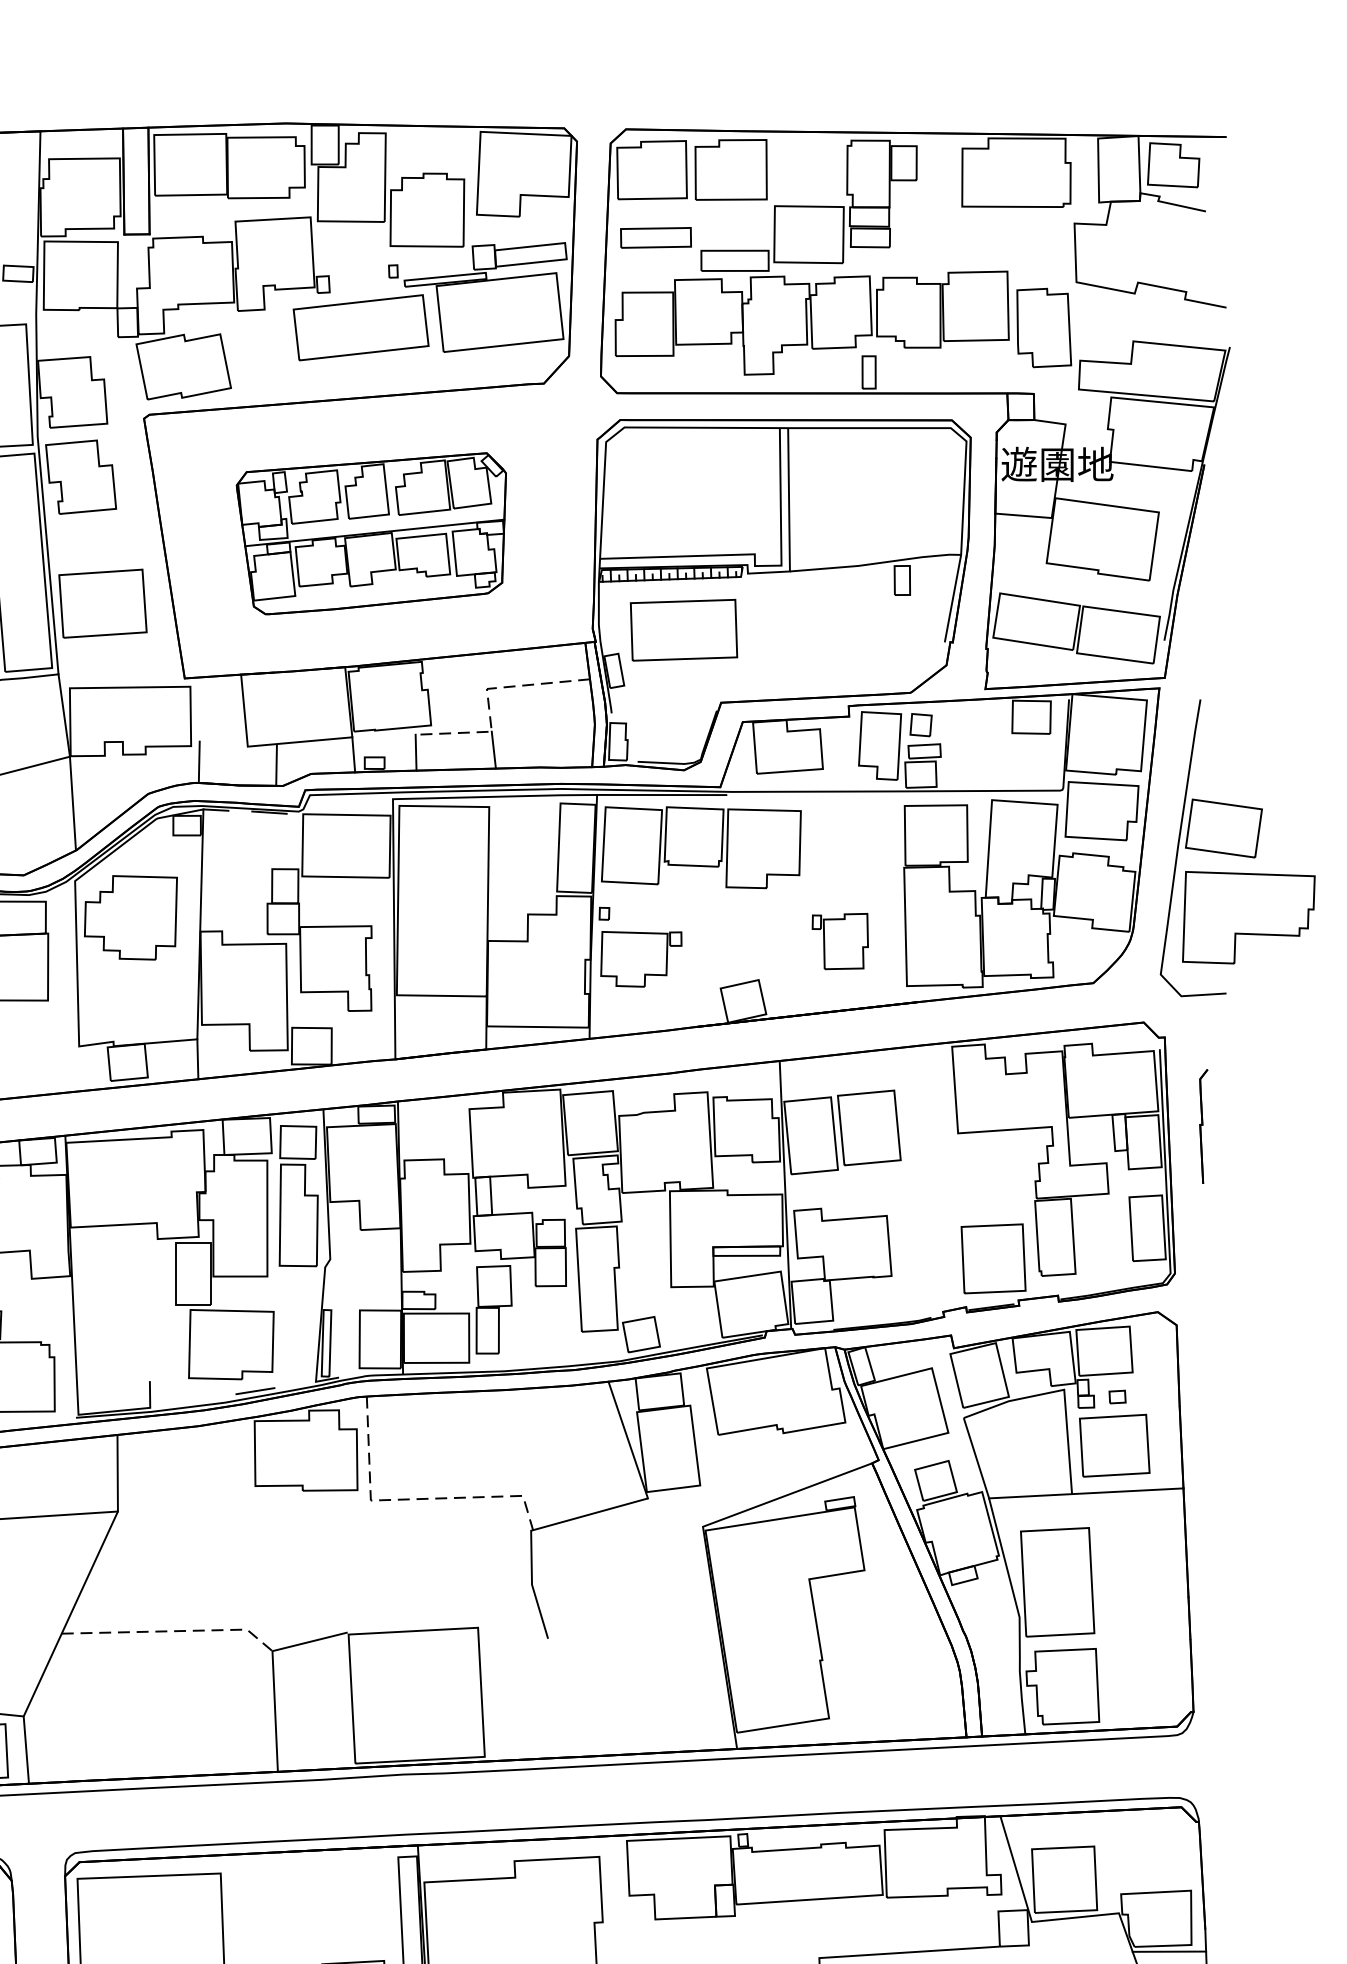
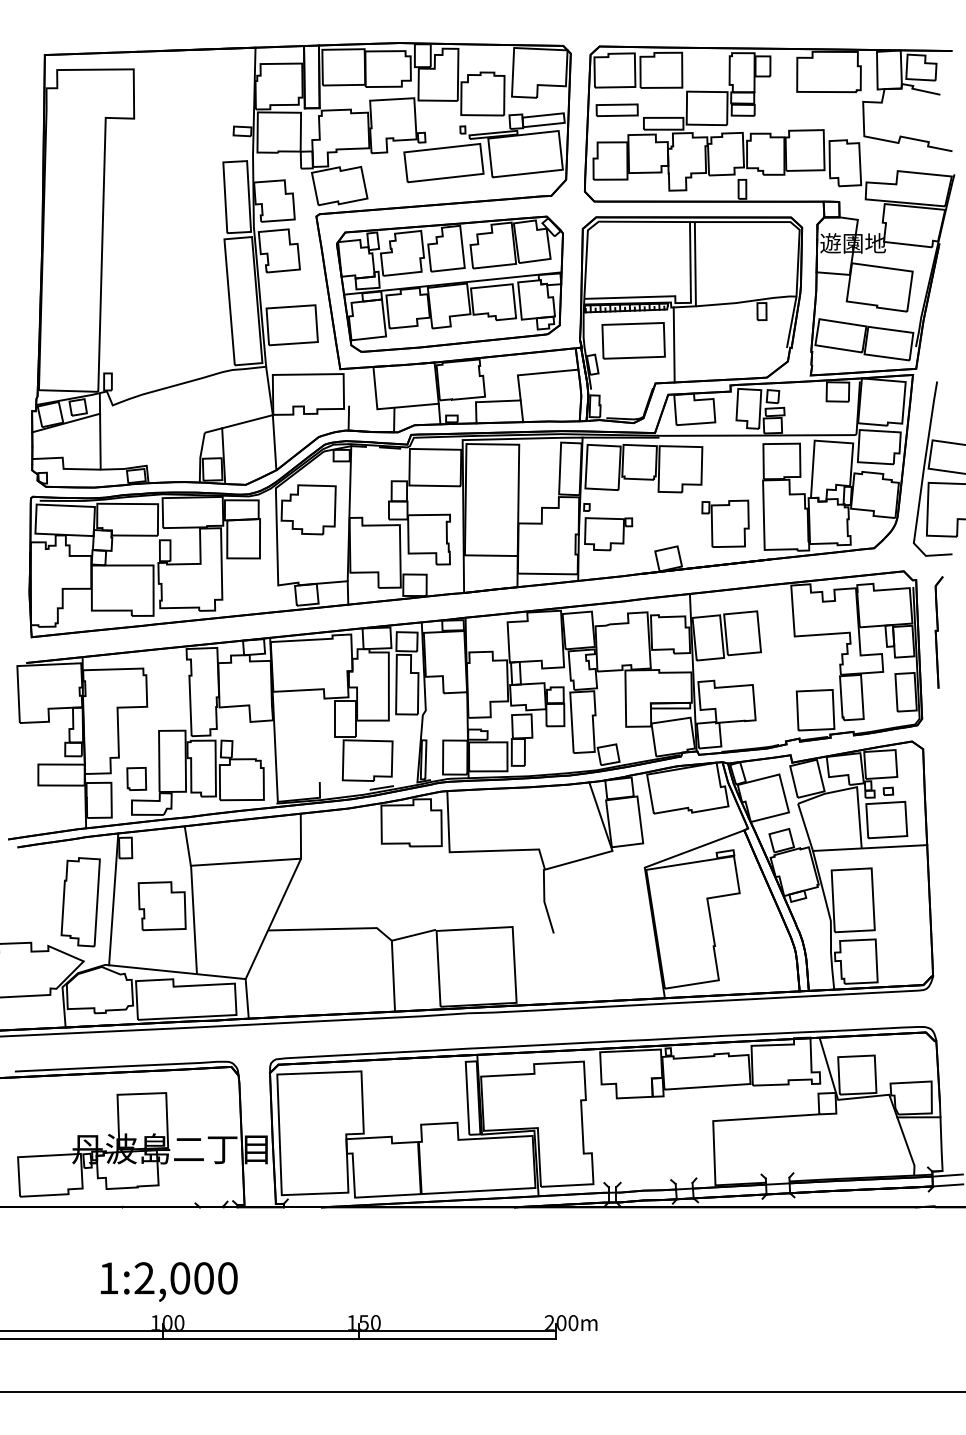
part: (370, 532) -> (449, 283), size x1.43
line: (751, 636) -> (673, 344), added
line: (488, 697) -> (518, 380), dashed -> solid
part: (840, 941) -> (725, 523), size x1.43
part: (1202, 1126) -> (938, 632), size x1.67
line: (413, 1499) -> (474, 851), dashed -> solid
line: (171, 1632) -> (332, 929), dashed -> solid

